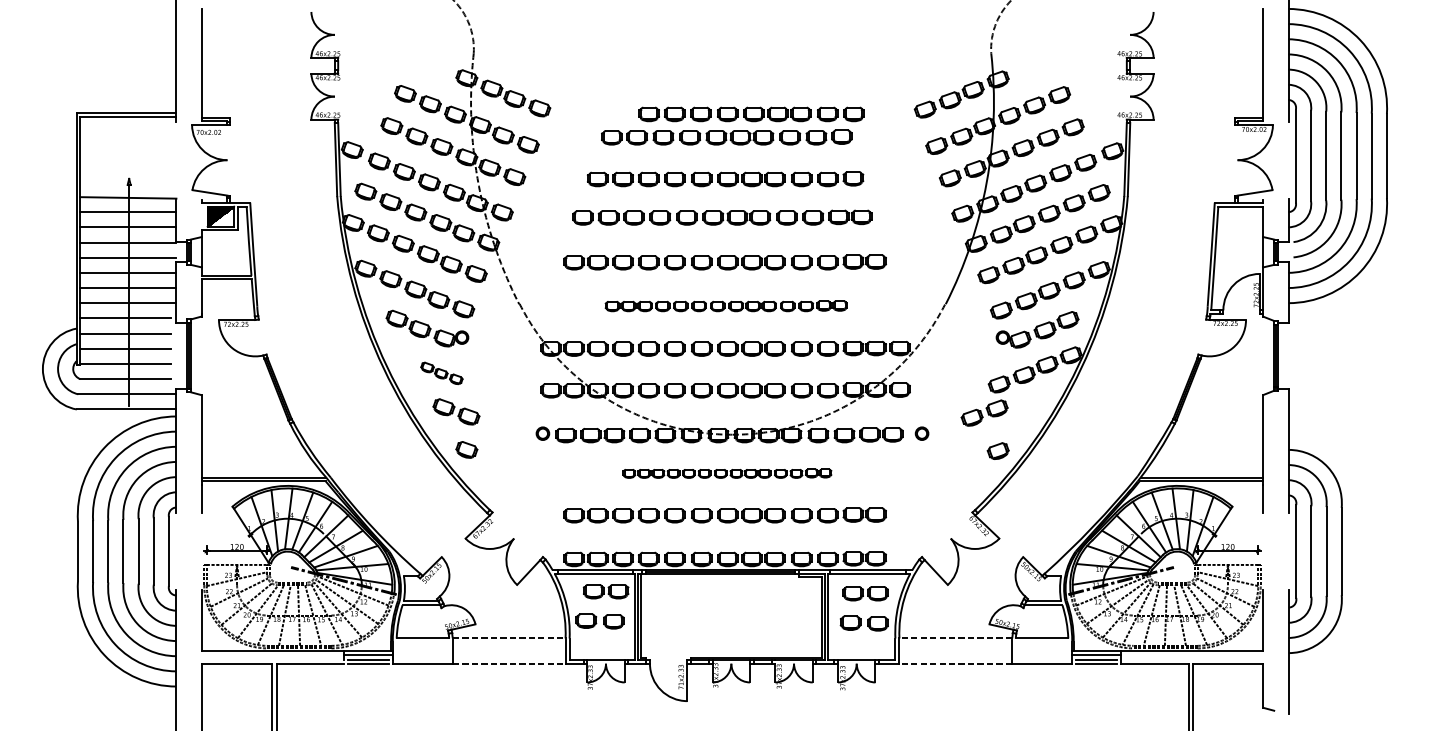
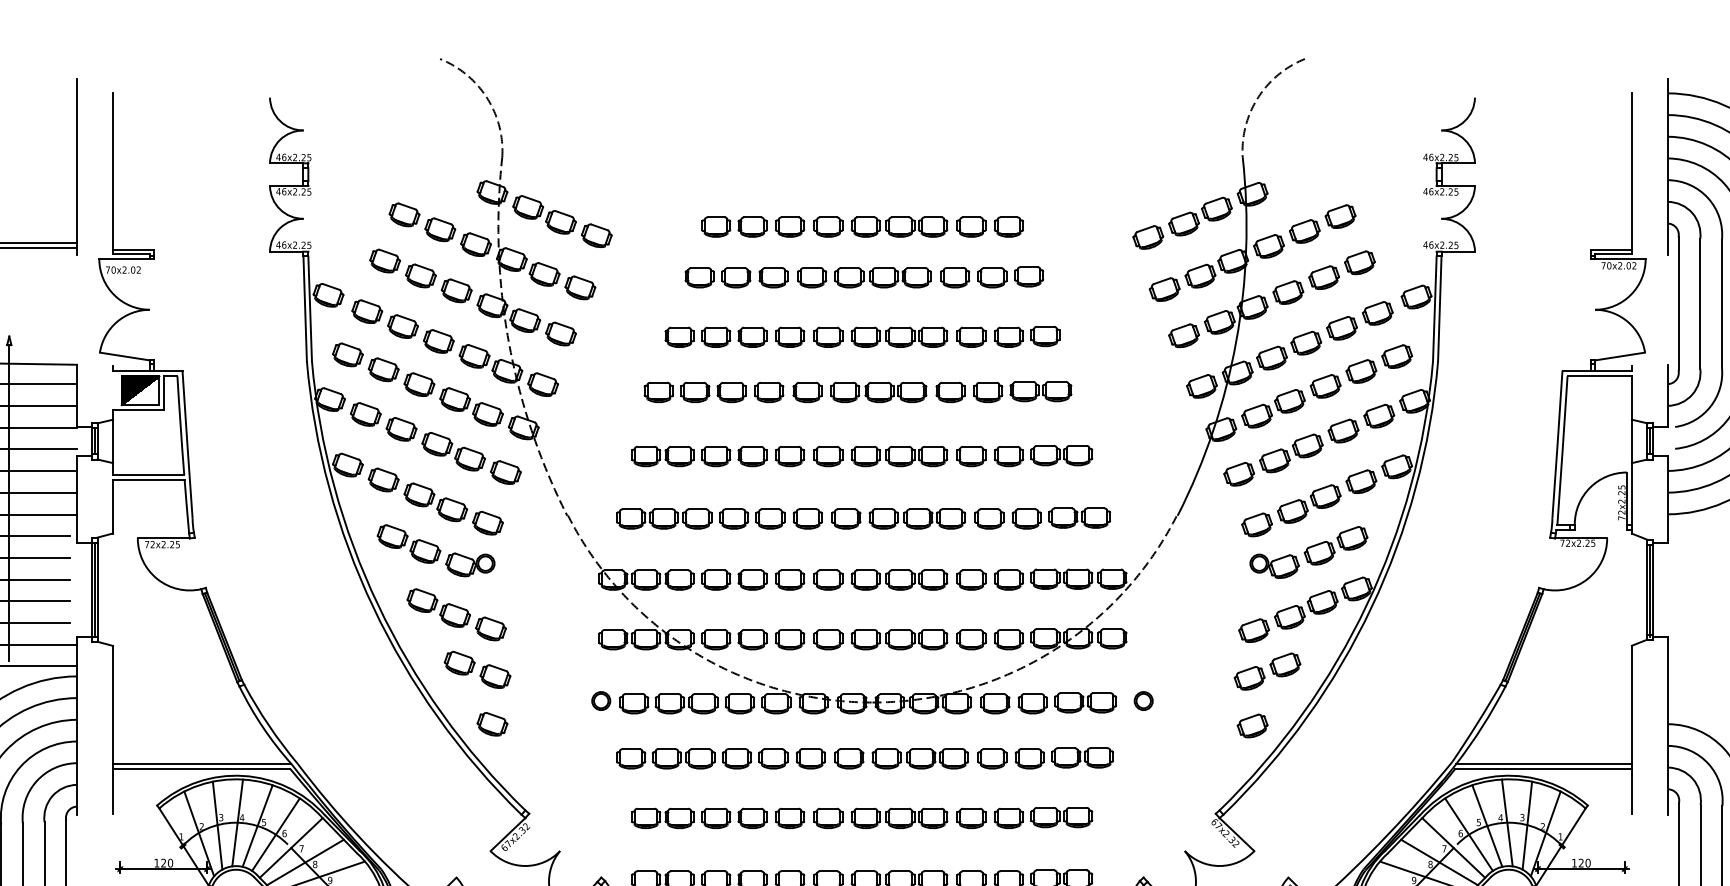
part: (751, 114) -> (862, 227), moved
part: (726, 306) -> (863, 519), size x1.43
part: (441, 373) -> (456, 614), size x1.67
part: (984, 412) -> (1267, 670), moved
part: (727, 473) -> (865, 757), size x1.67

